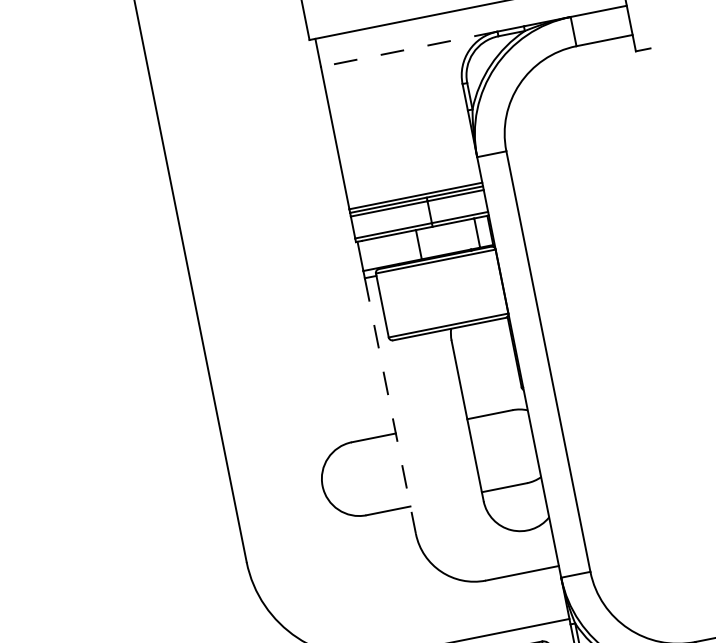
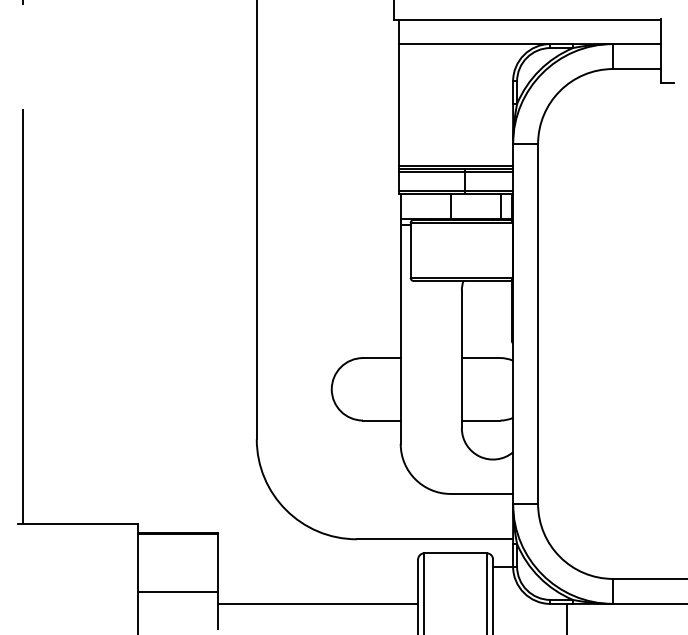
line: (408, 49) -> (474, 44), dashed -> solid
line: (390, 407) -> (400, 335), dashed -> solid

